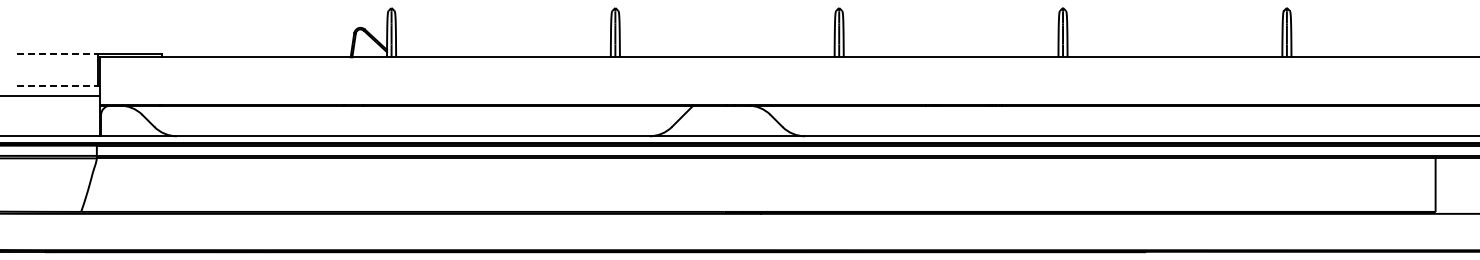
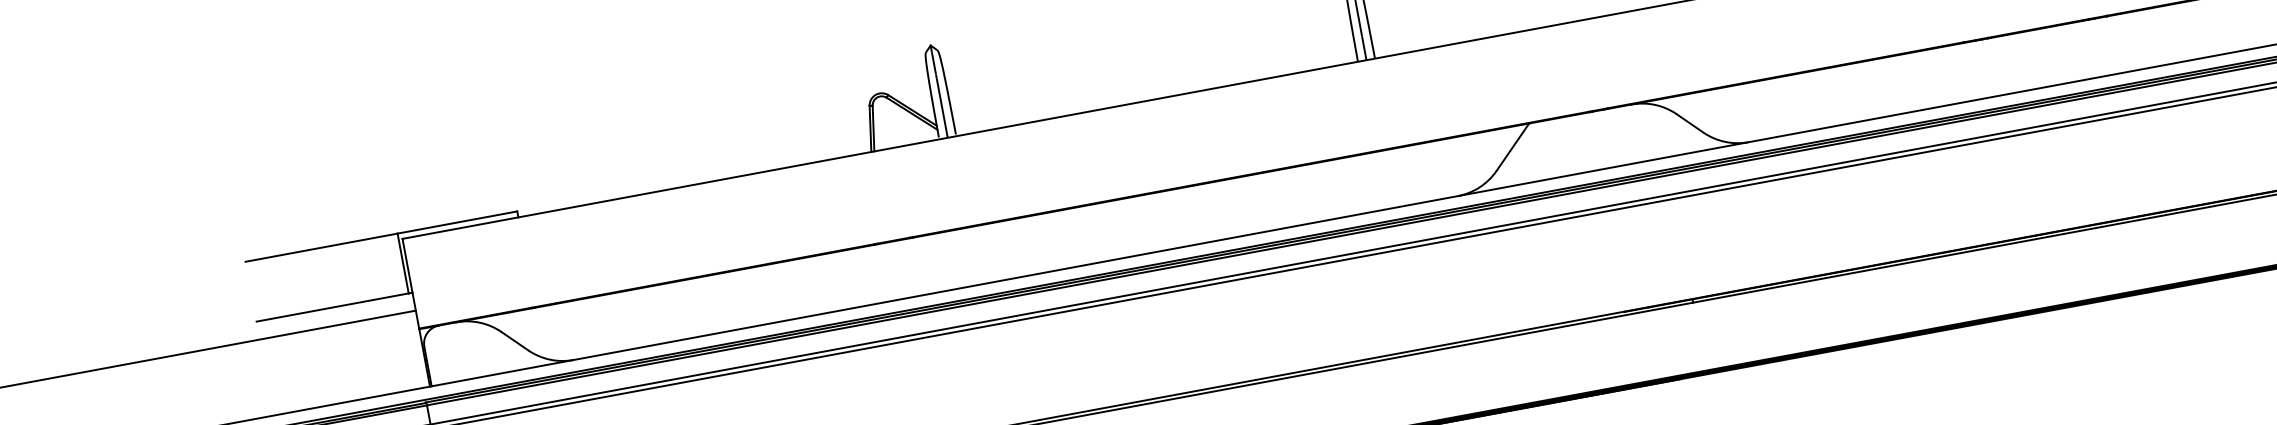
line: (57, 54) -> (321, 248), dashed -> solid
line: (57, 86) -> (332, 308), dashed -> solid

